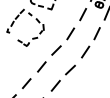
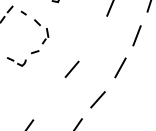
line: (70, 33) -> (92, 39), removed
line: (41, 66) -> (49, 97), removed

